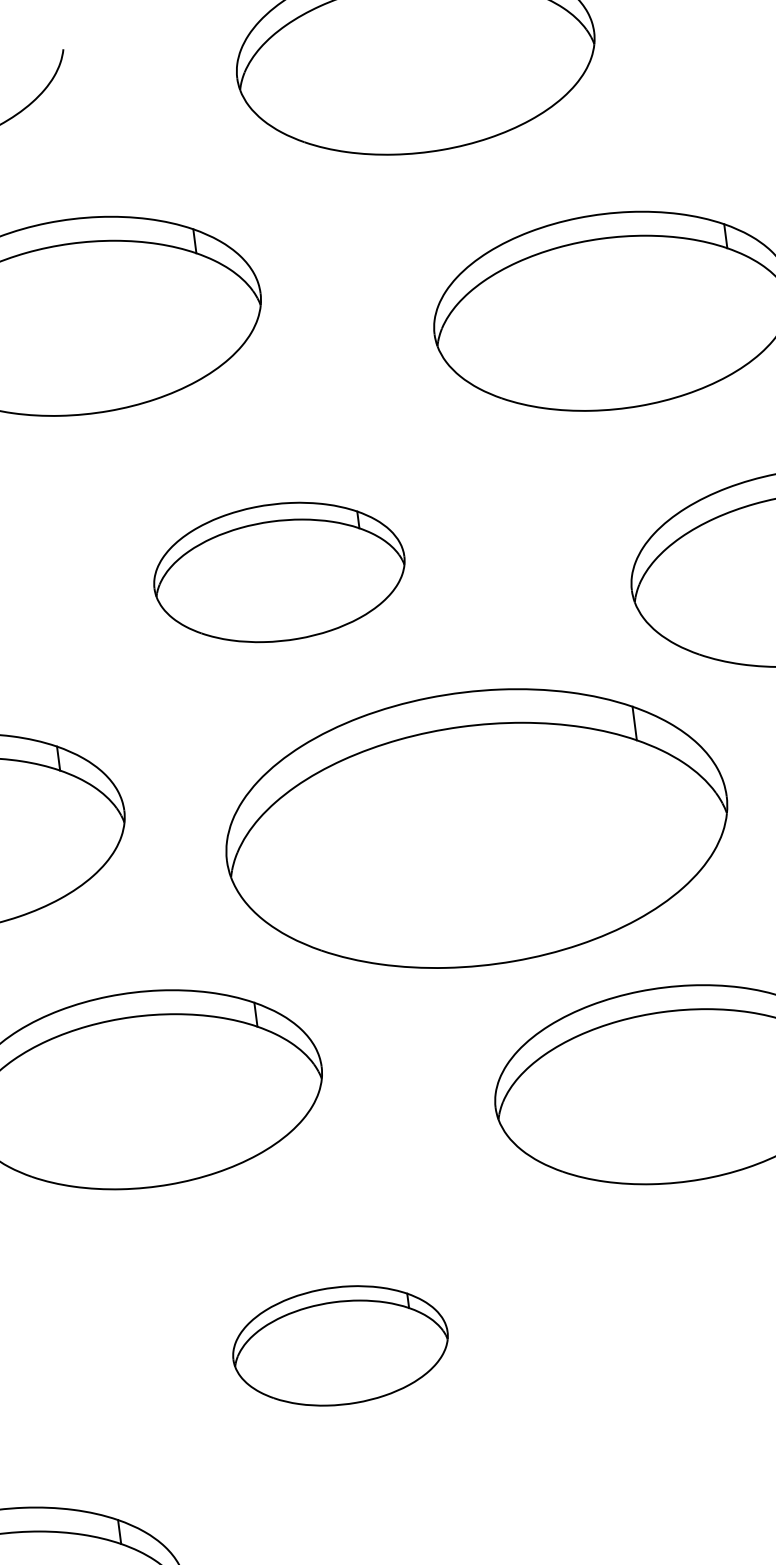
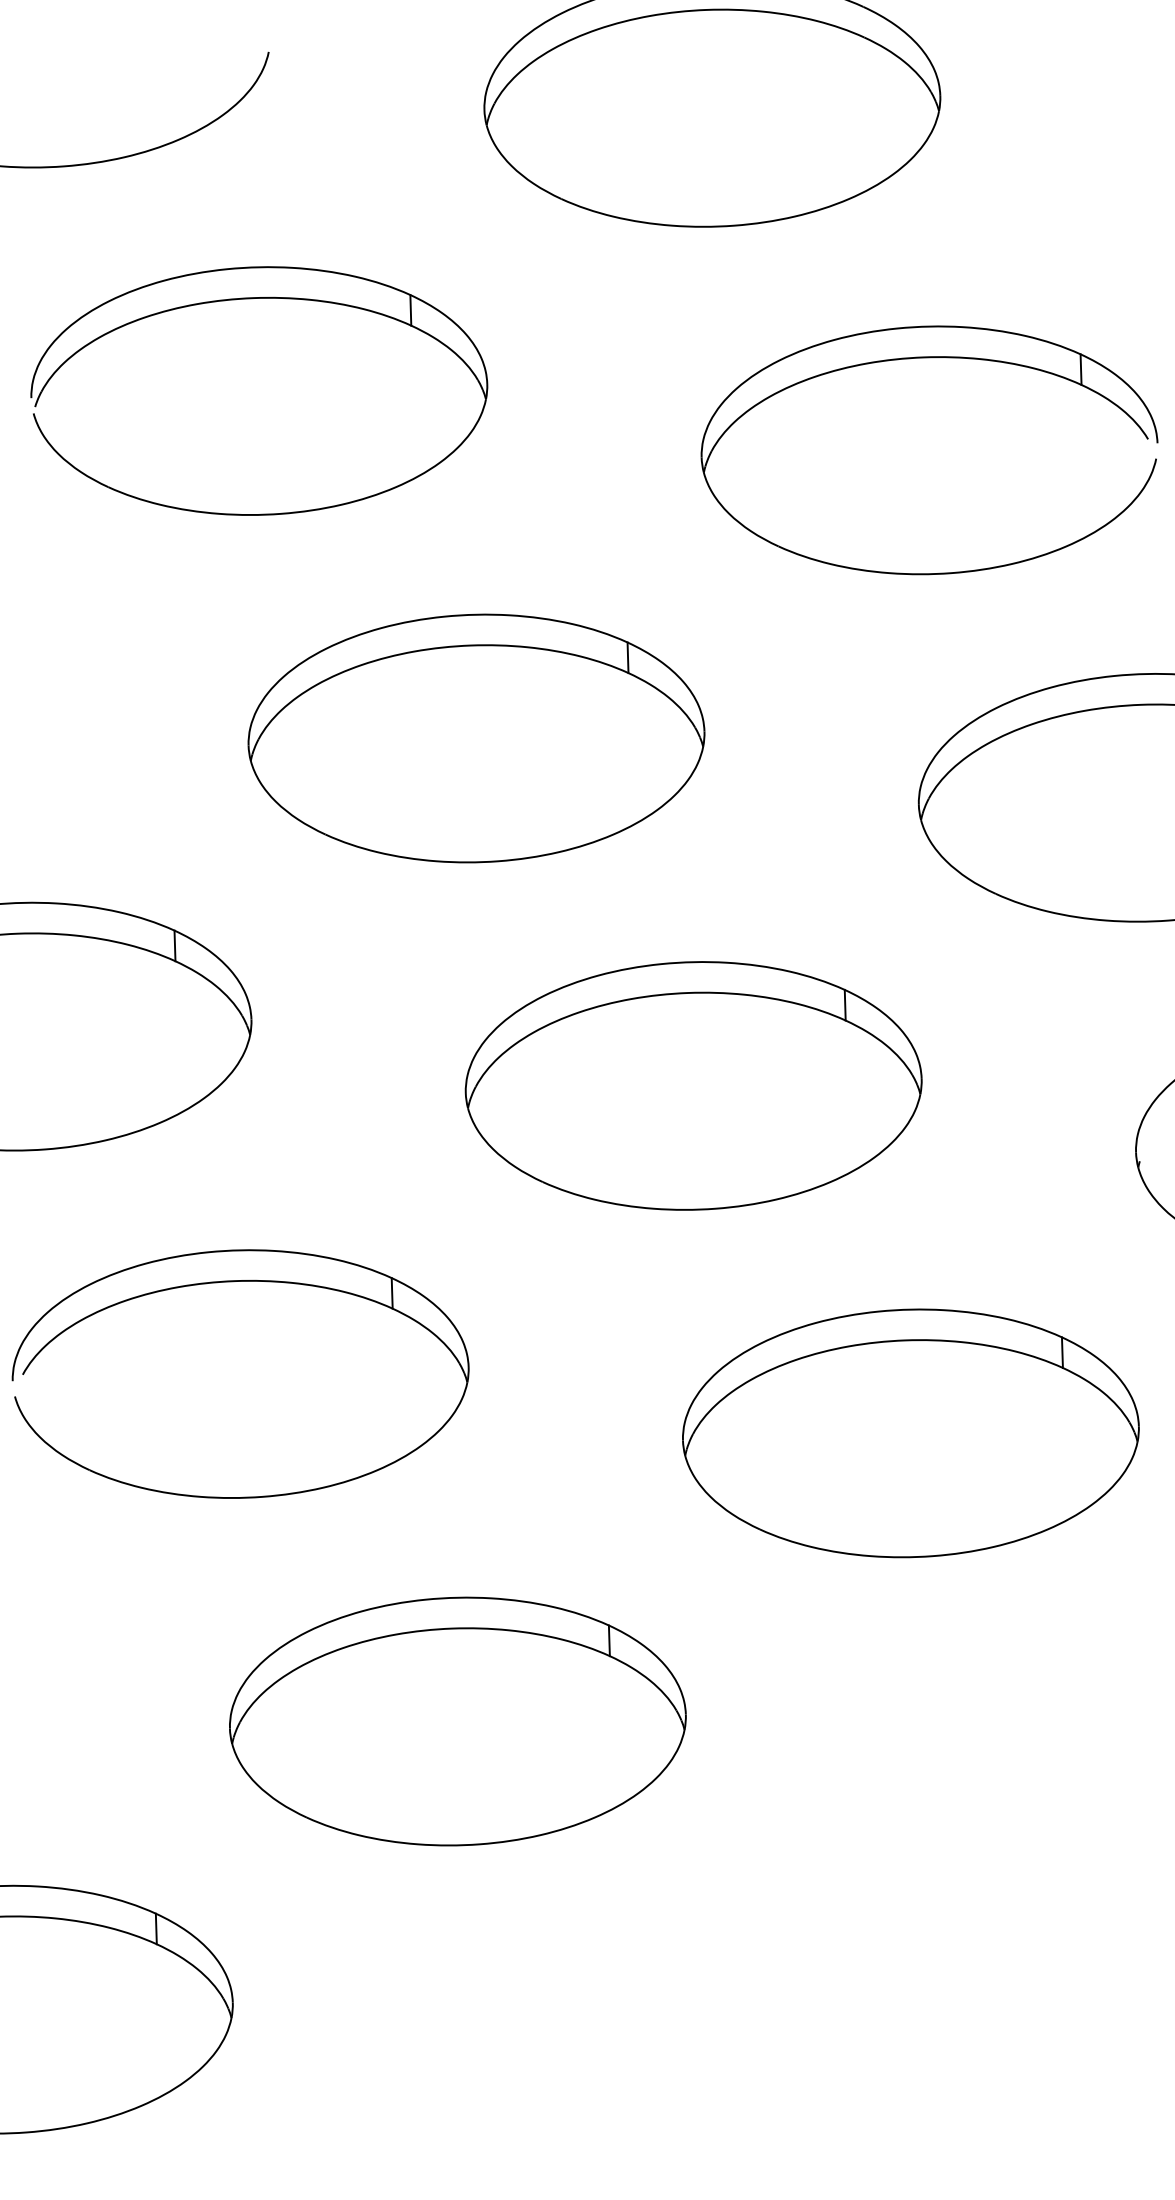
part: (279, 572) -> (476, 738), size x1.43
part: (476, 828) -> (693, 1085), size x0.71
part: (340, 1345) -> (457, 1721), size x1.67

